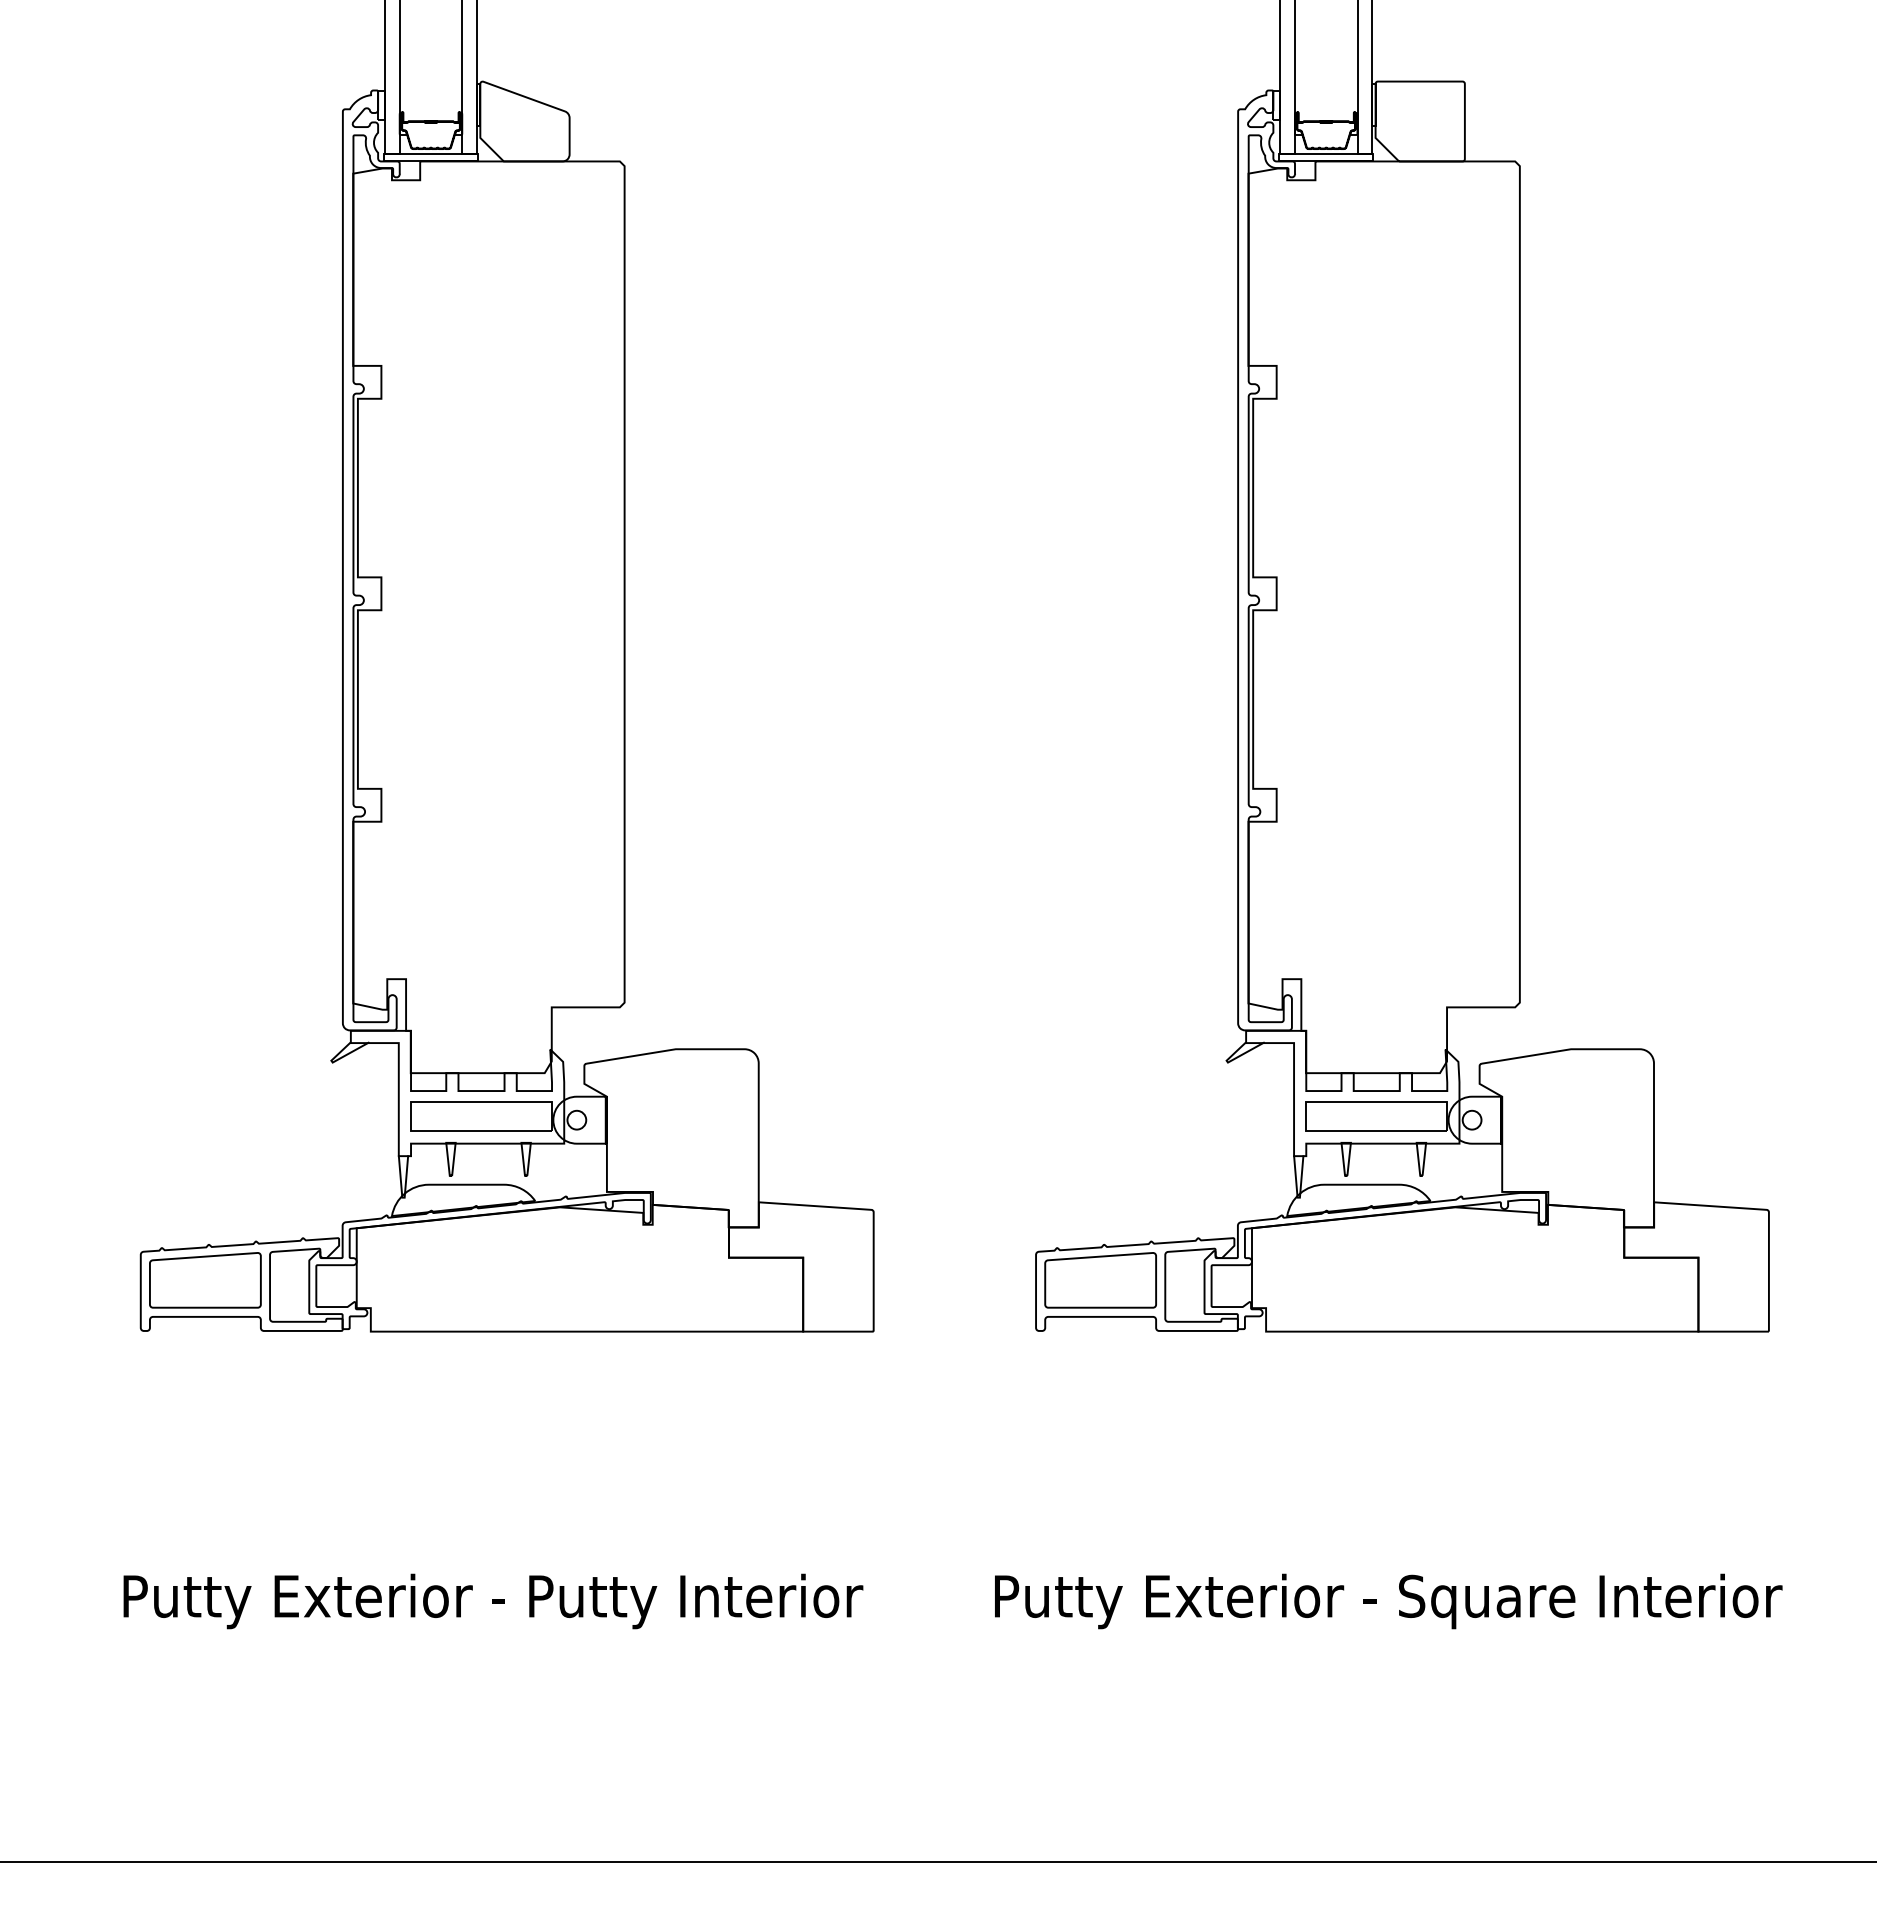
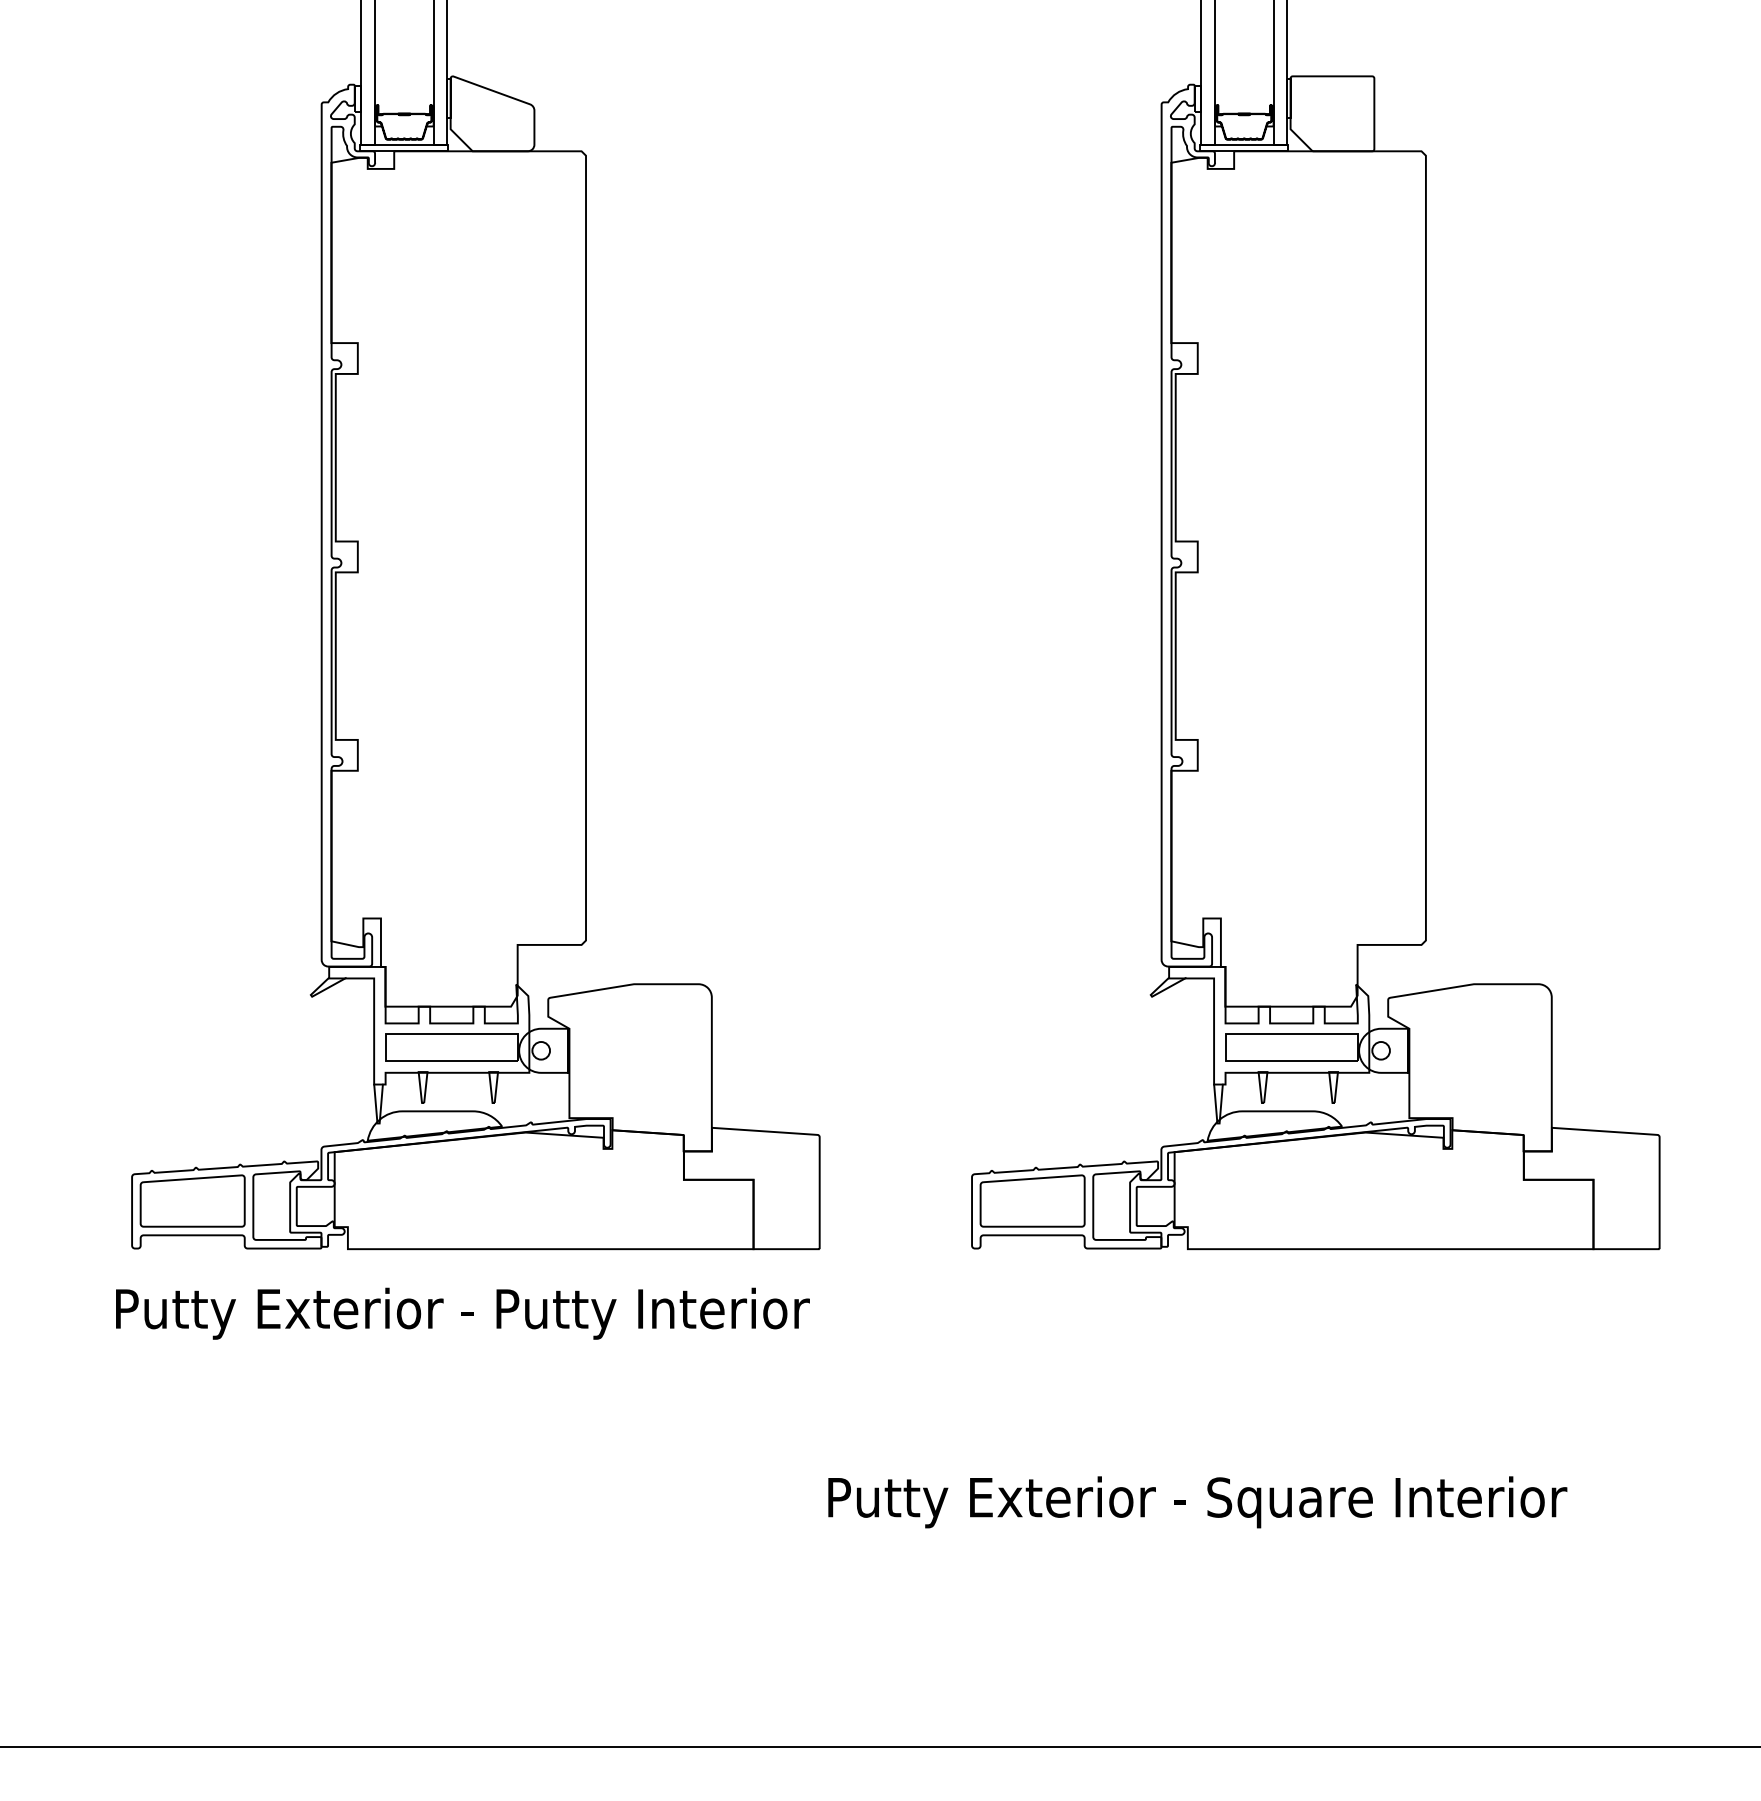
text: (493, 1601) -> (463, 1313), moved
text: (1388, 1601) -> (1197, 1502), moved

